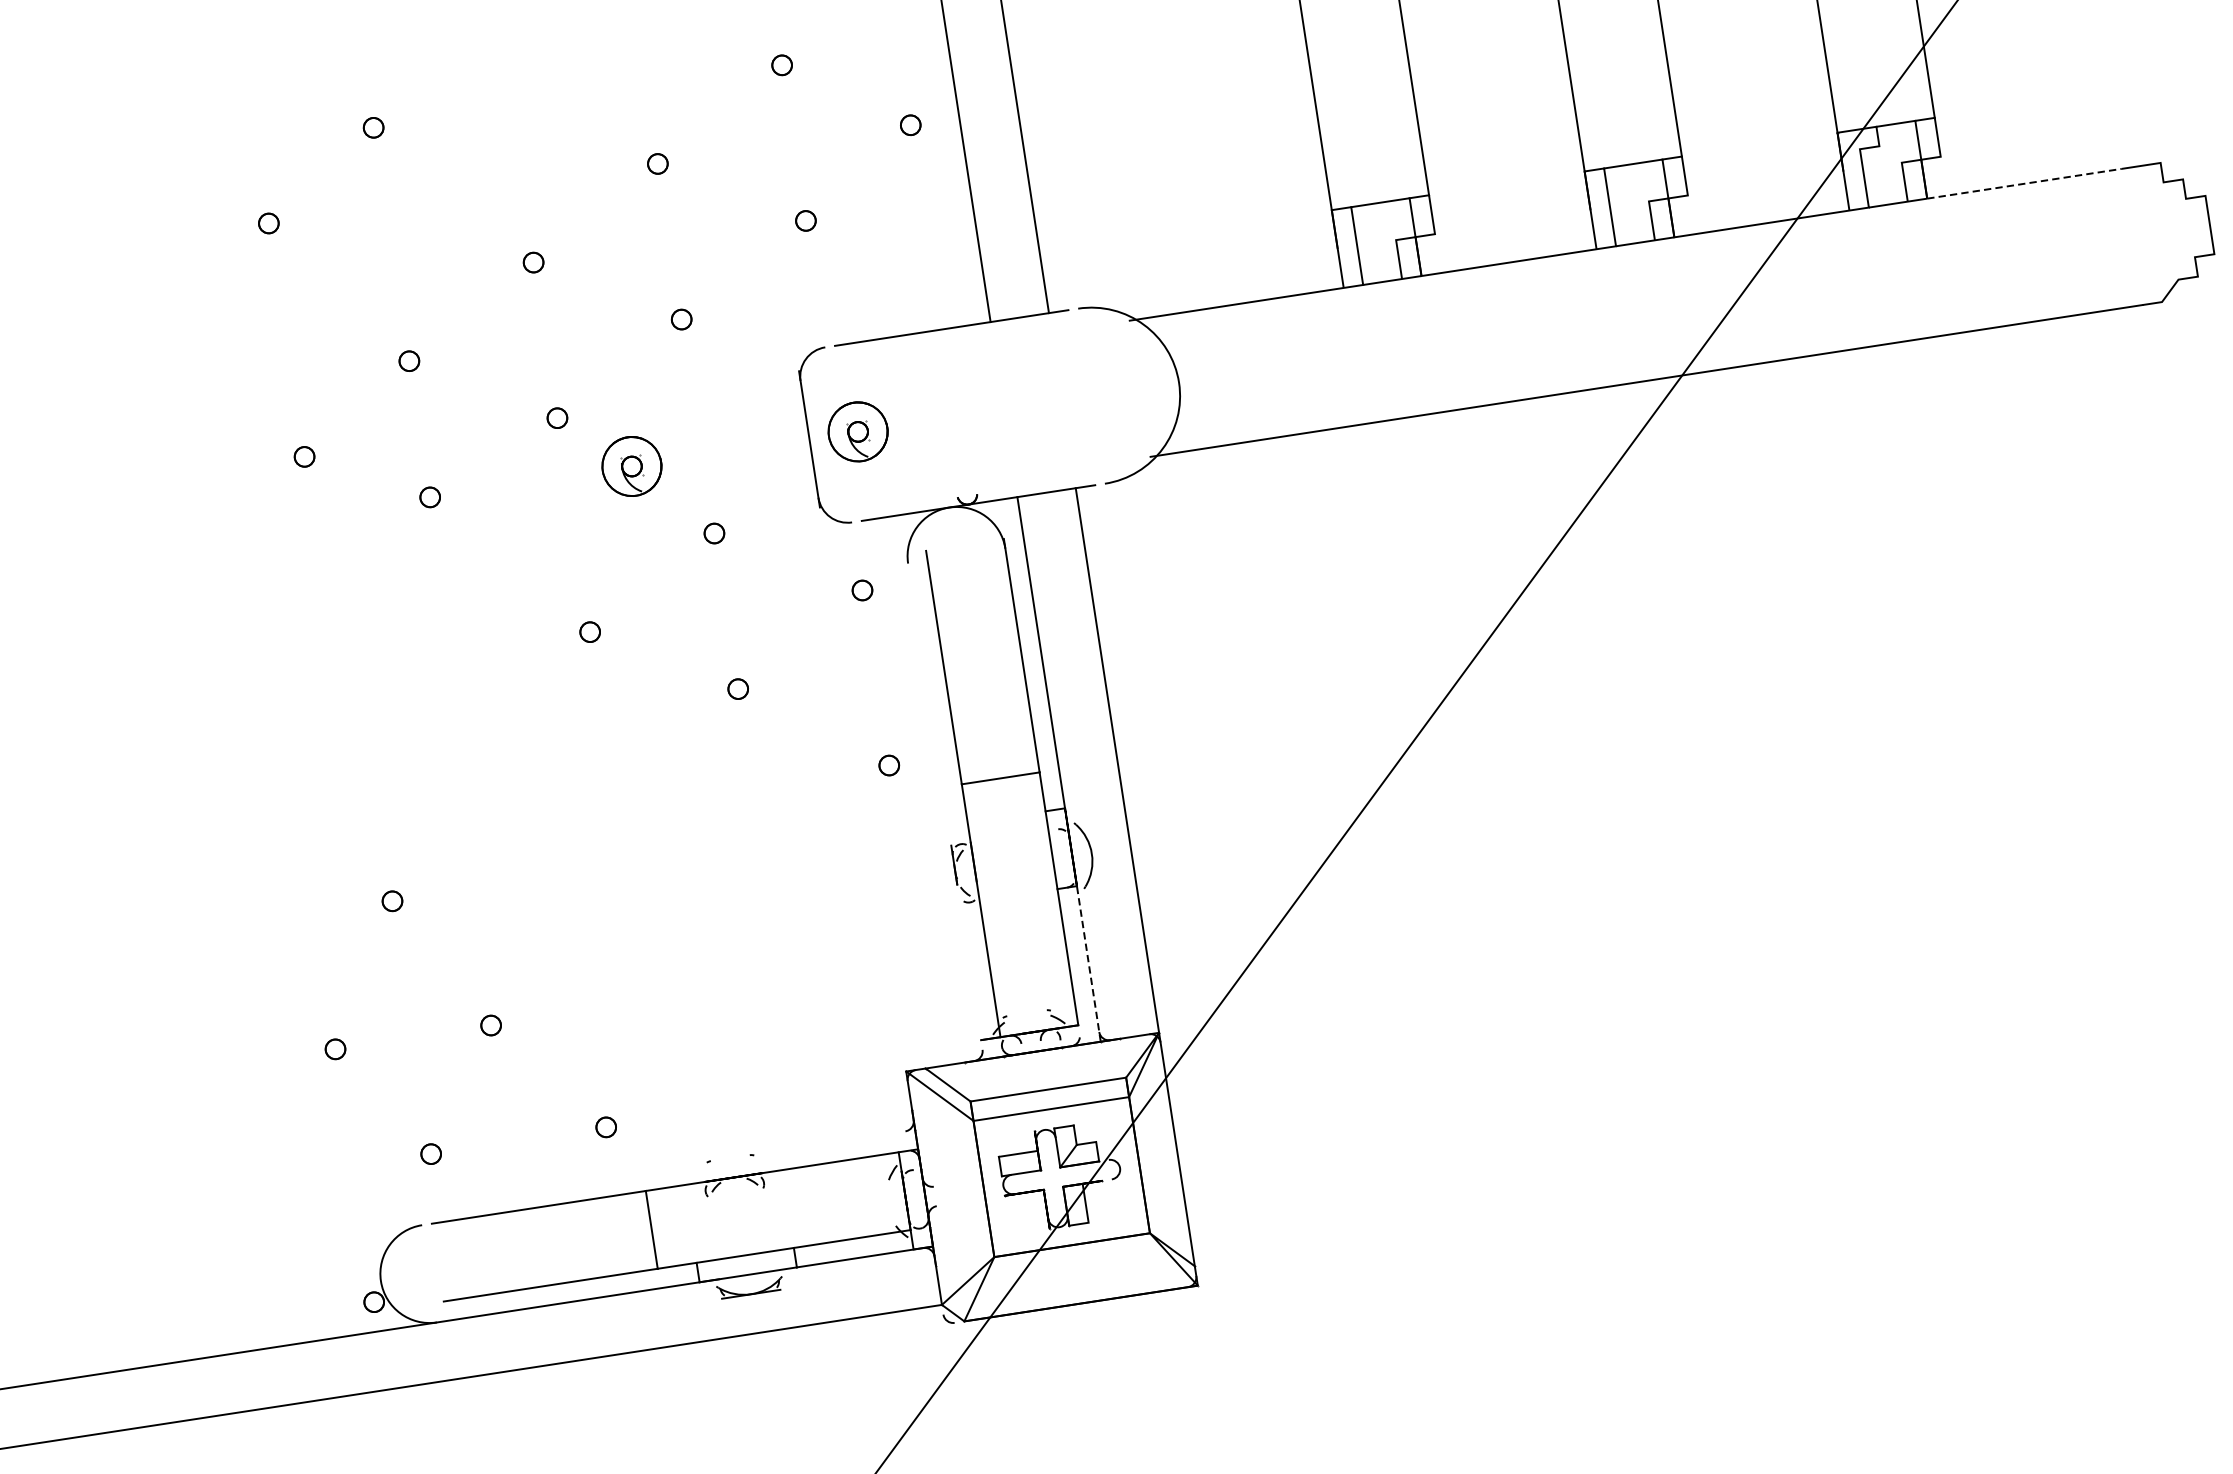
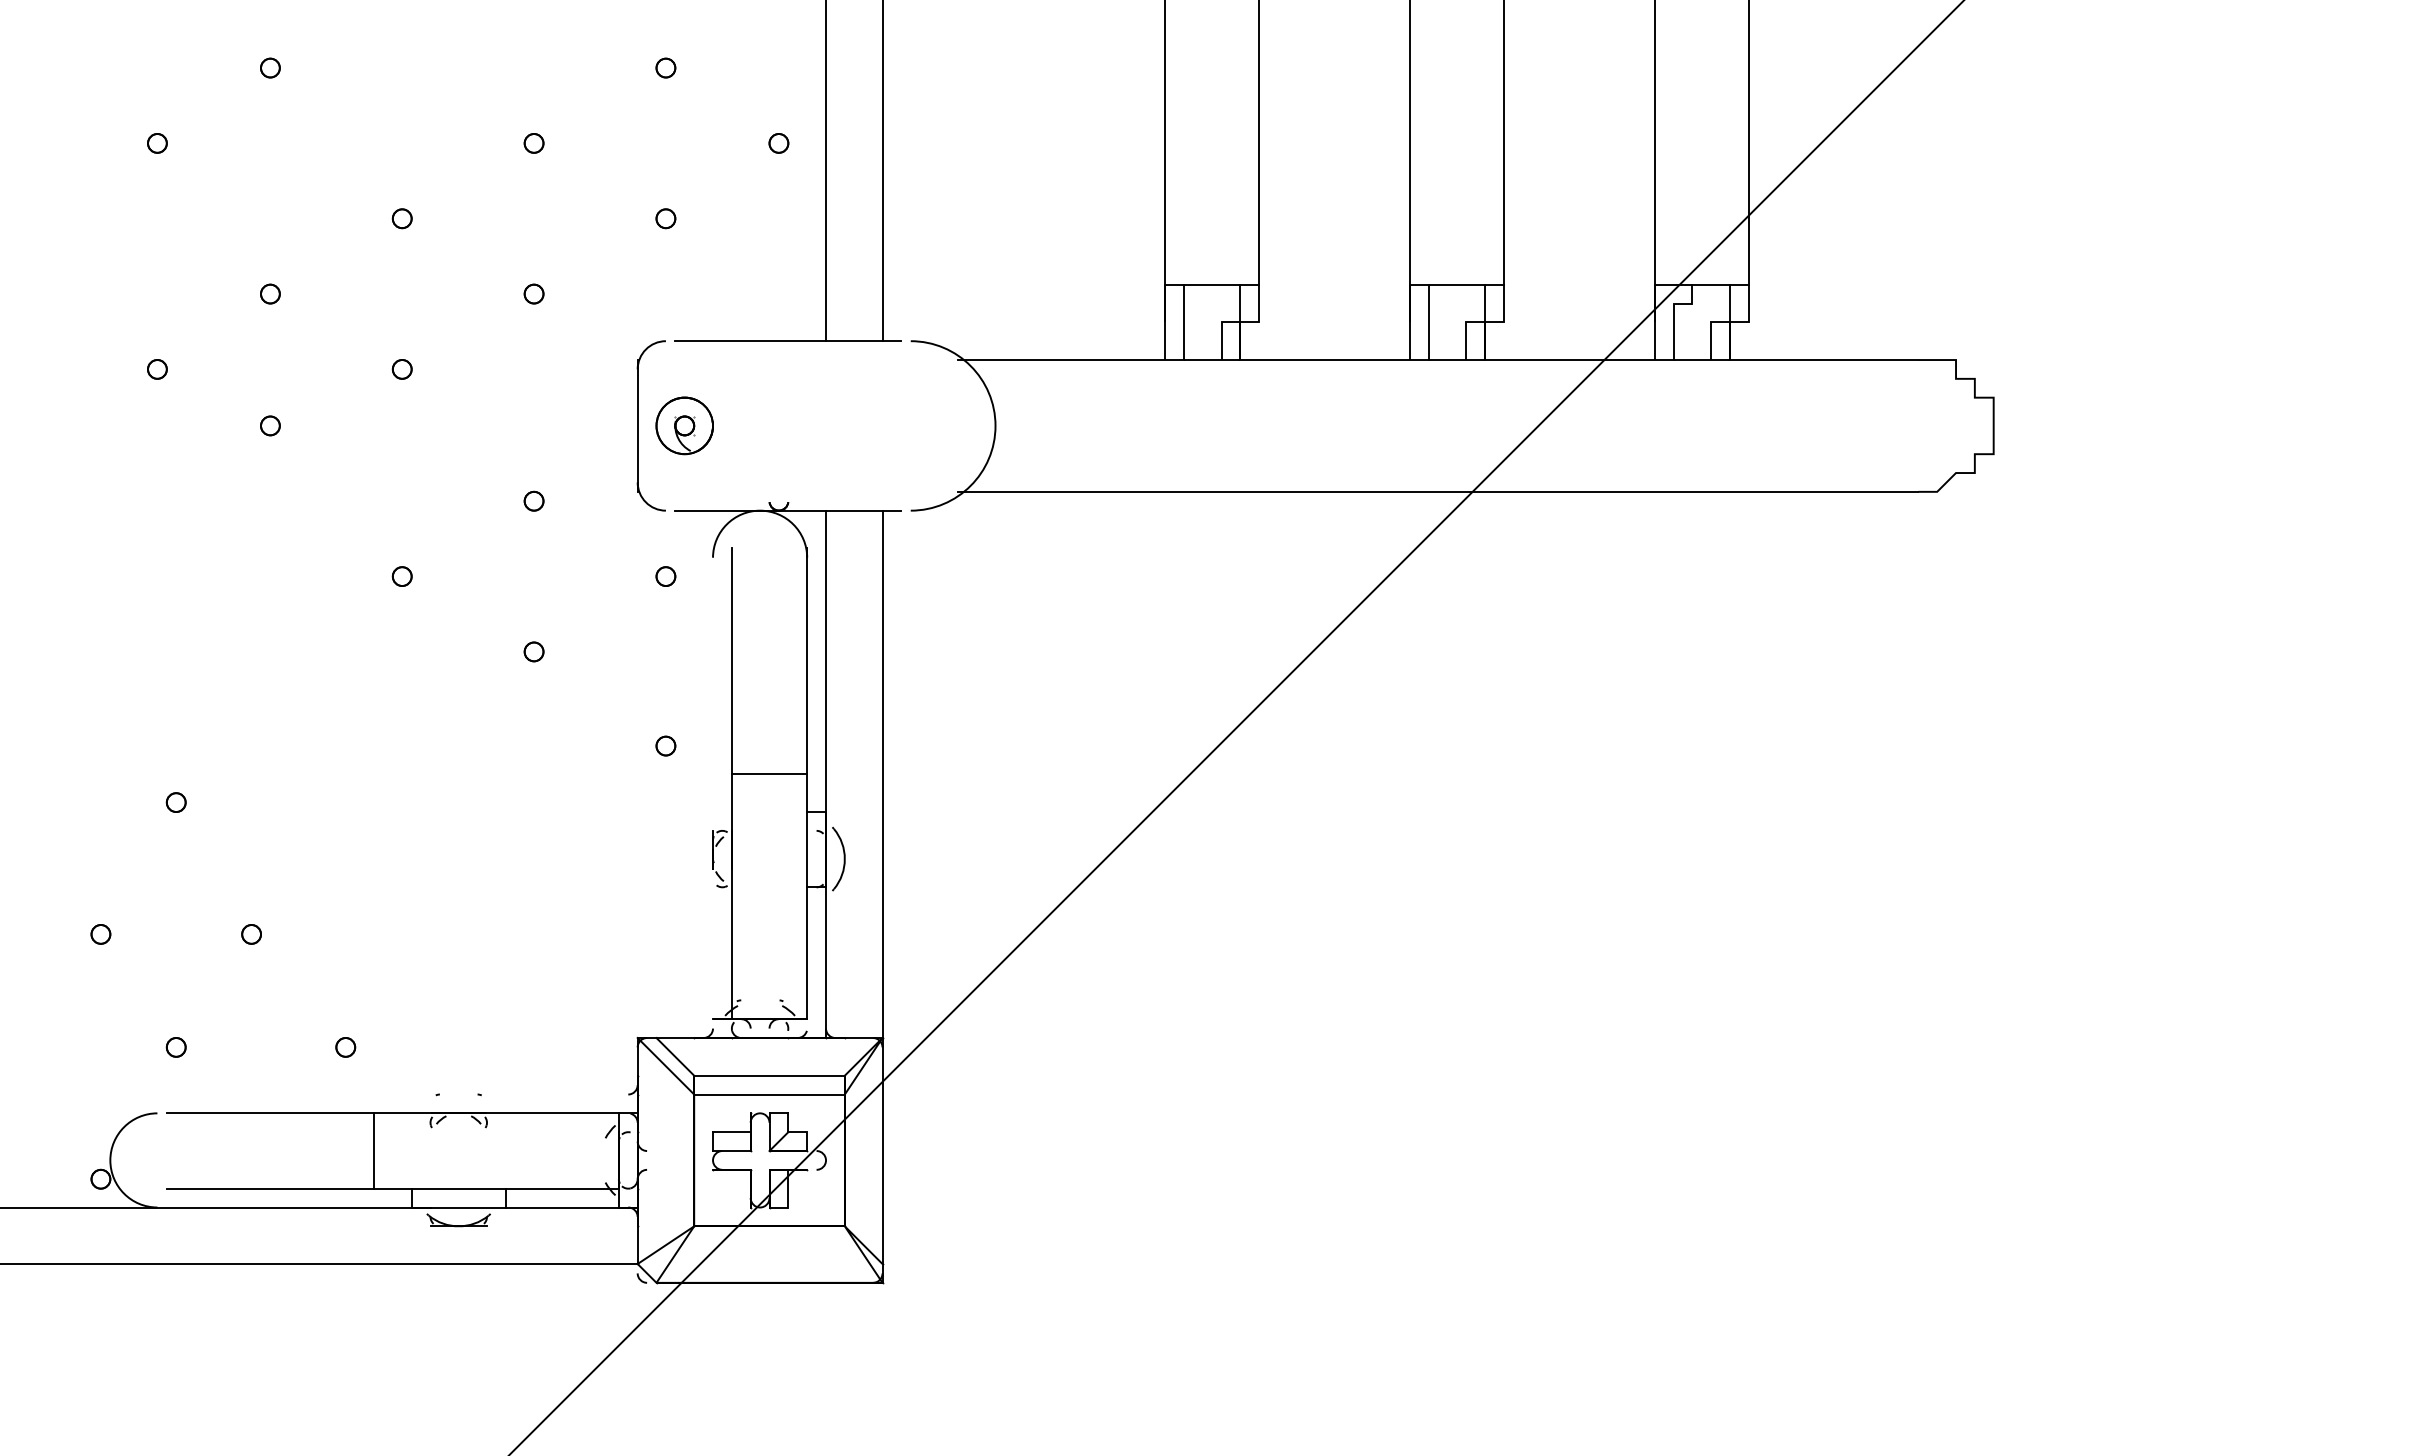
line: (2024, 184) -> (1824, 360), dashed -> solid
part: (631, 466) -> (465, 425), removed
line: (1089, 963) -> (826, 962), dashed -> solid

